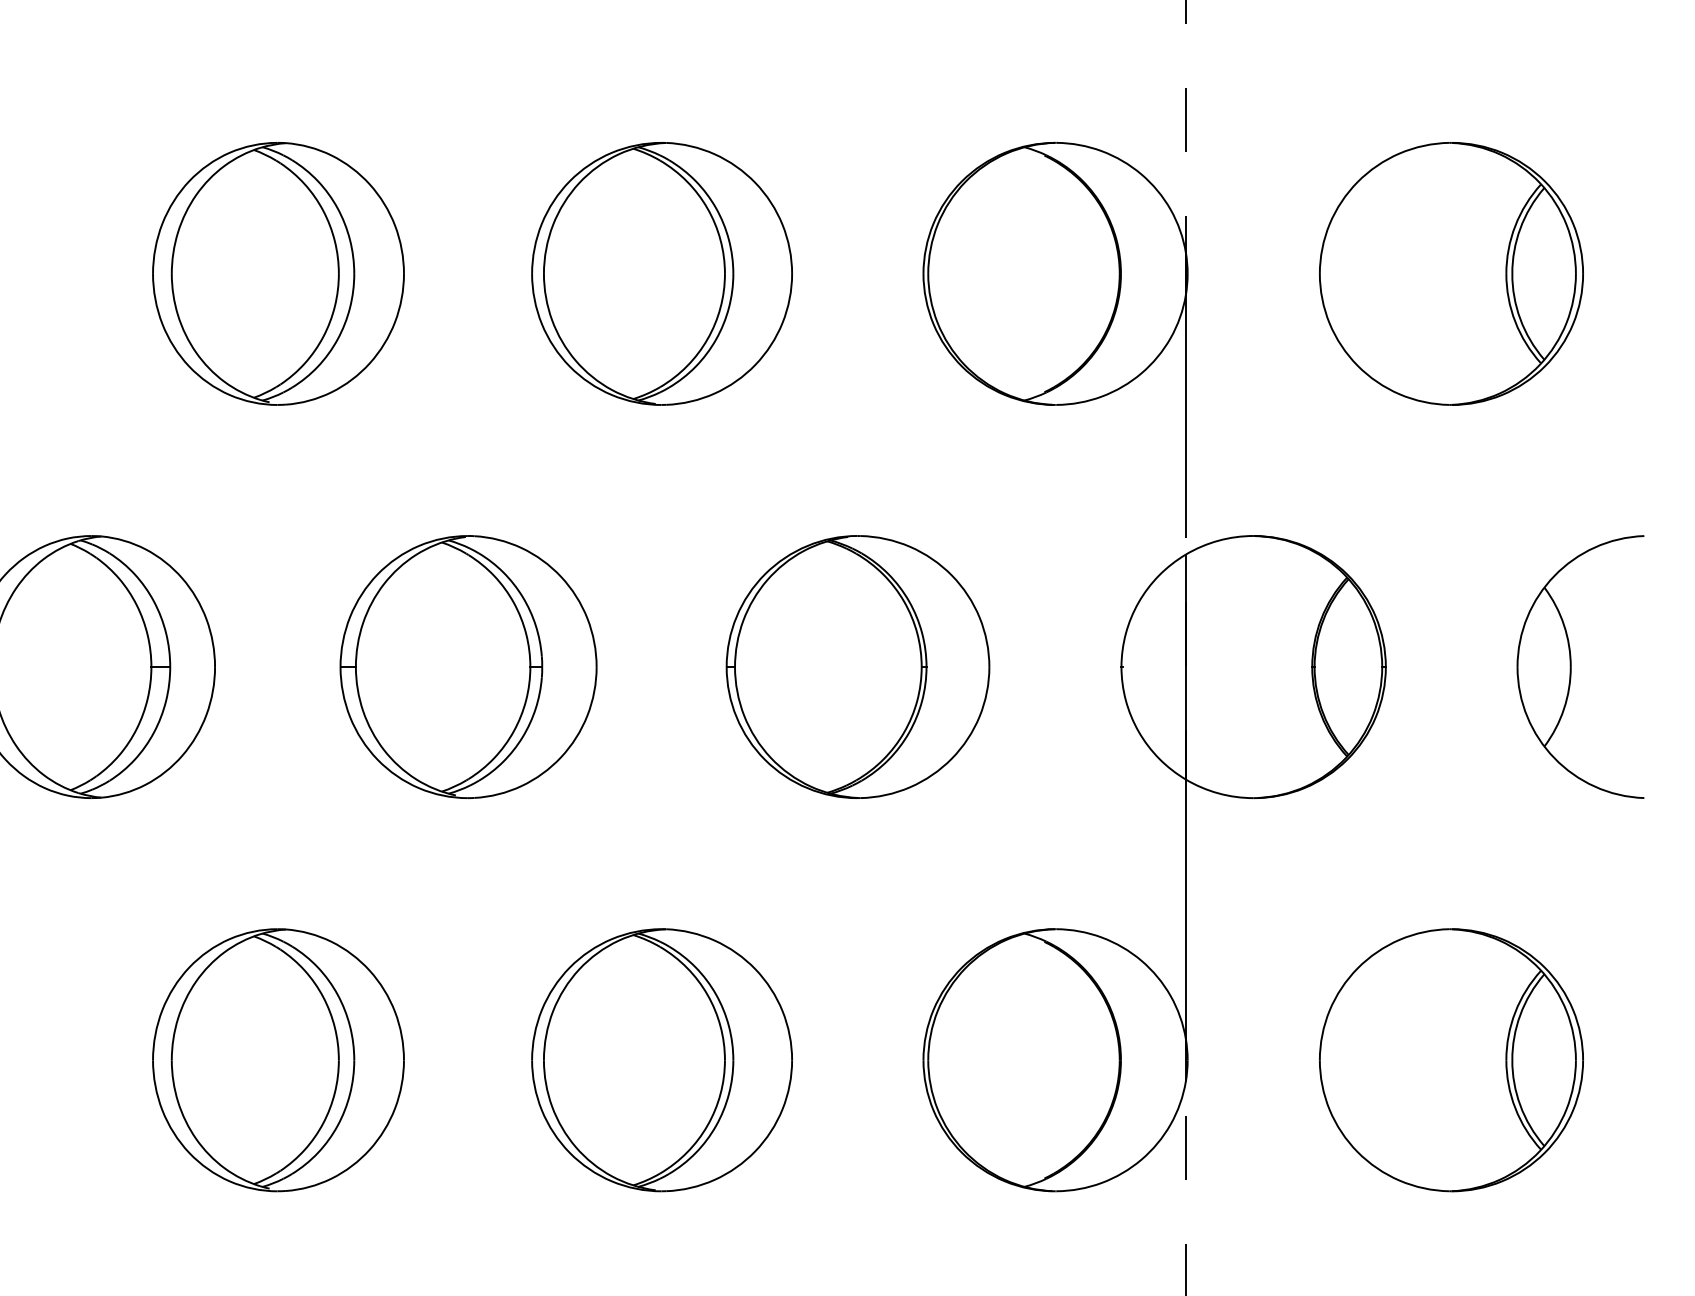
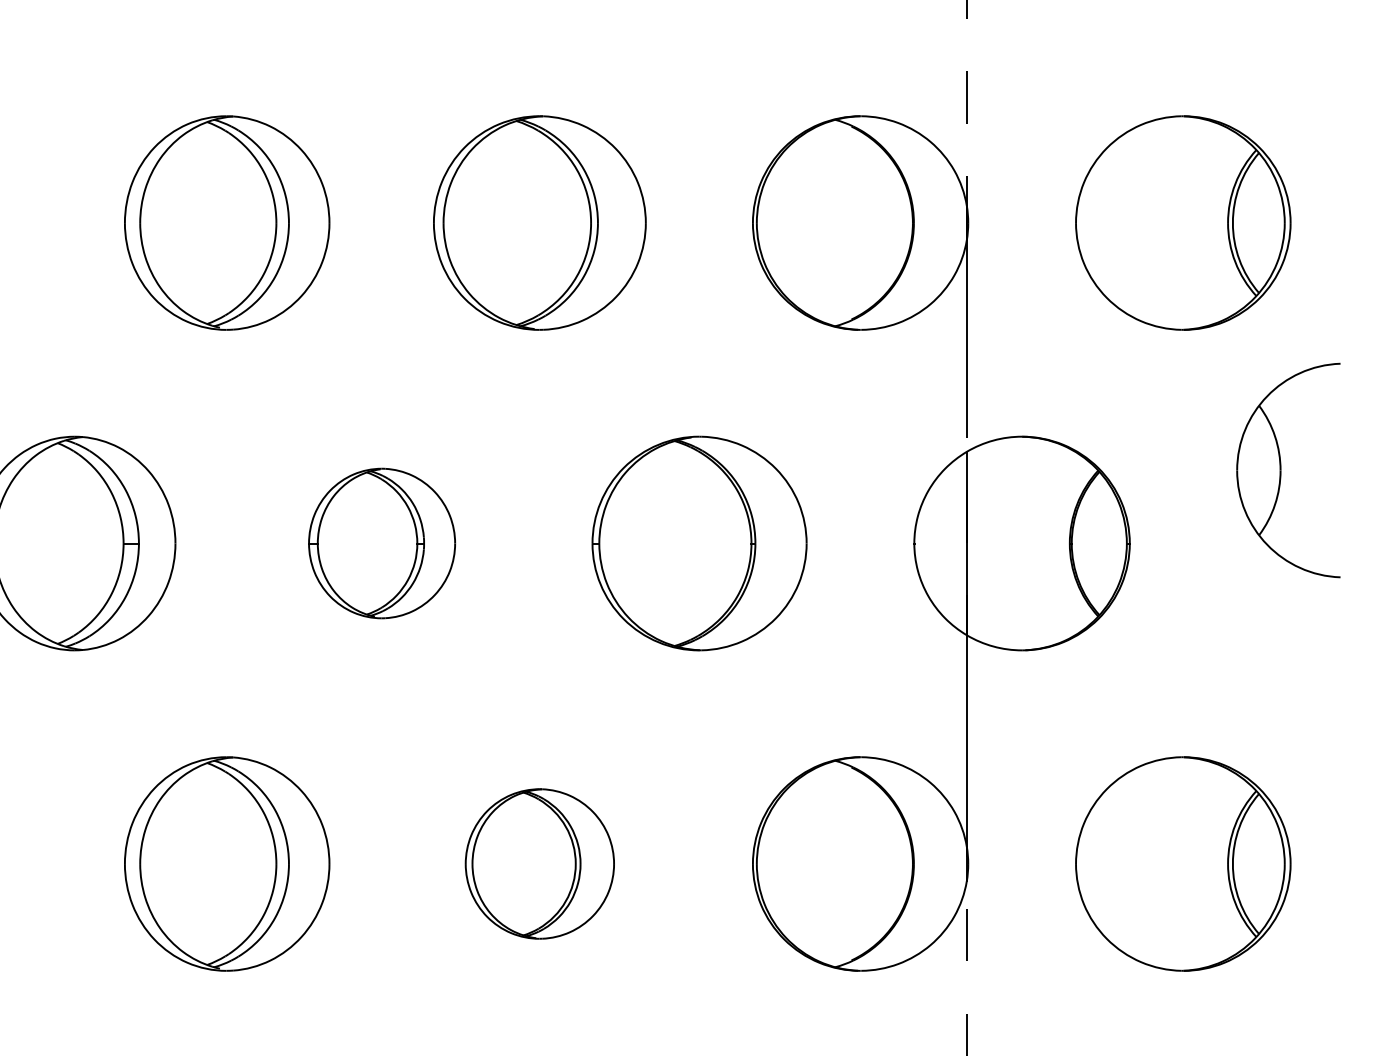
part: (467, 667) -> (381, 543), size x0.7
part: (1571, 667) -> (1281, 470), moved
part: (661, 1059) -> (539, 863), size x0.7

